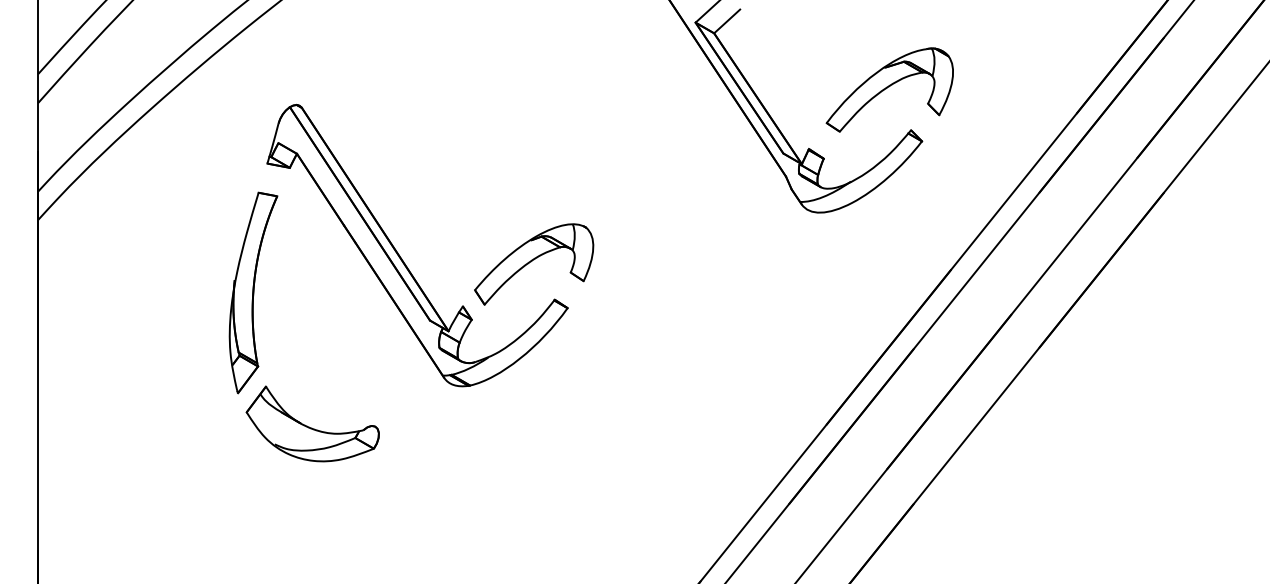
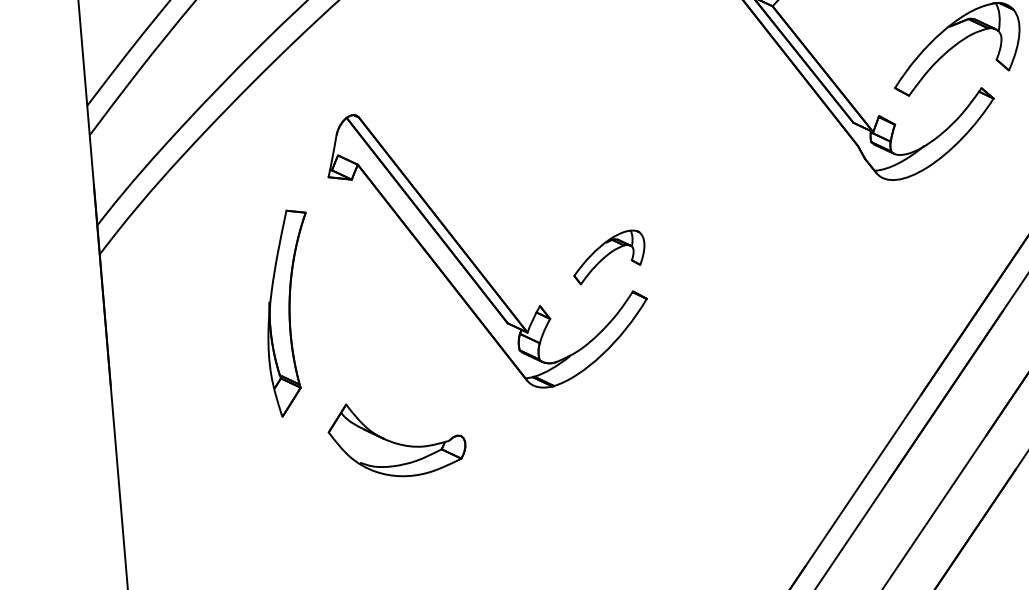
part: (534, 264) -> (609, 257), size x0.6
part: (253, 292) -> (289, 312), moved

